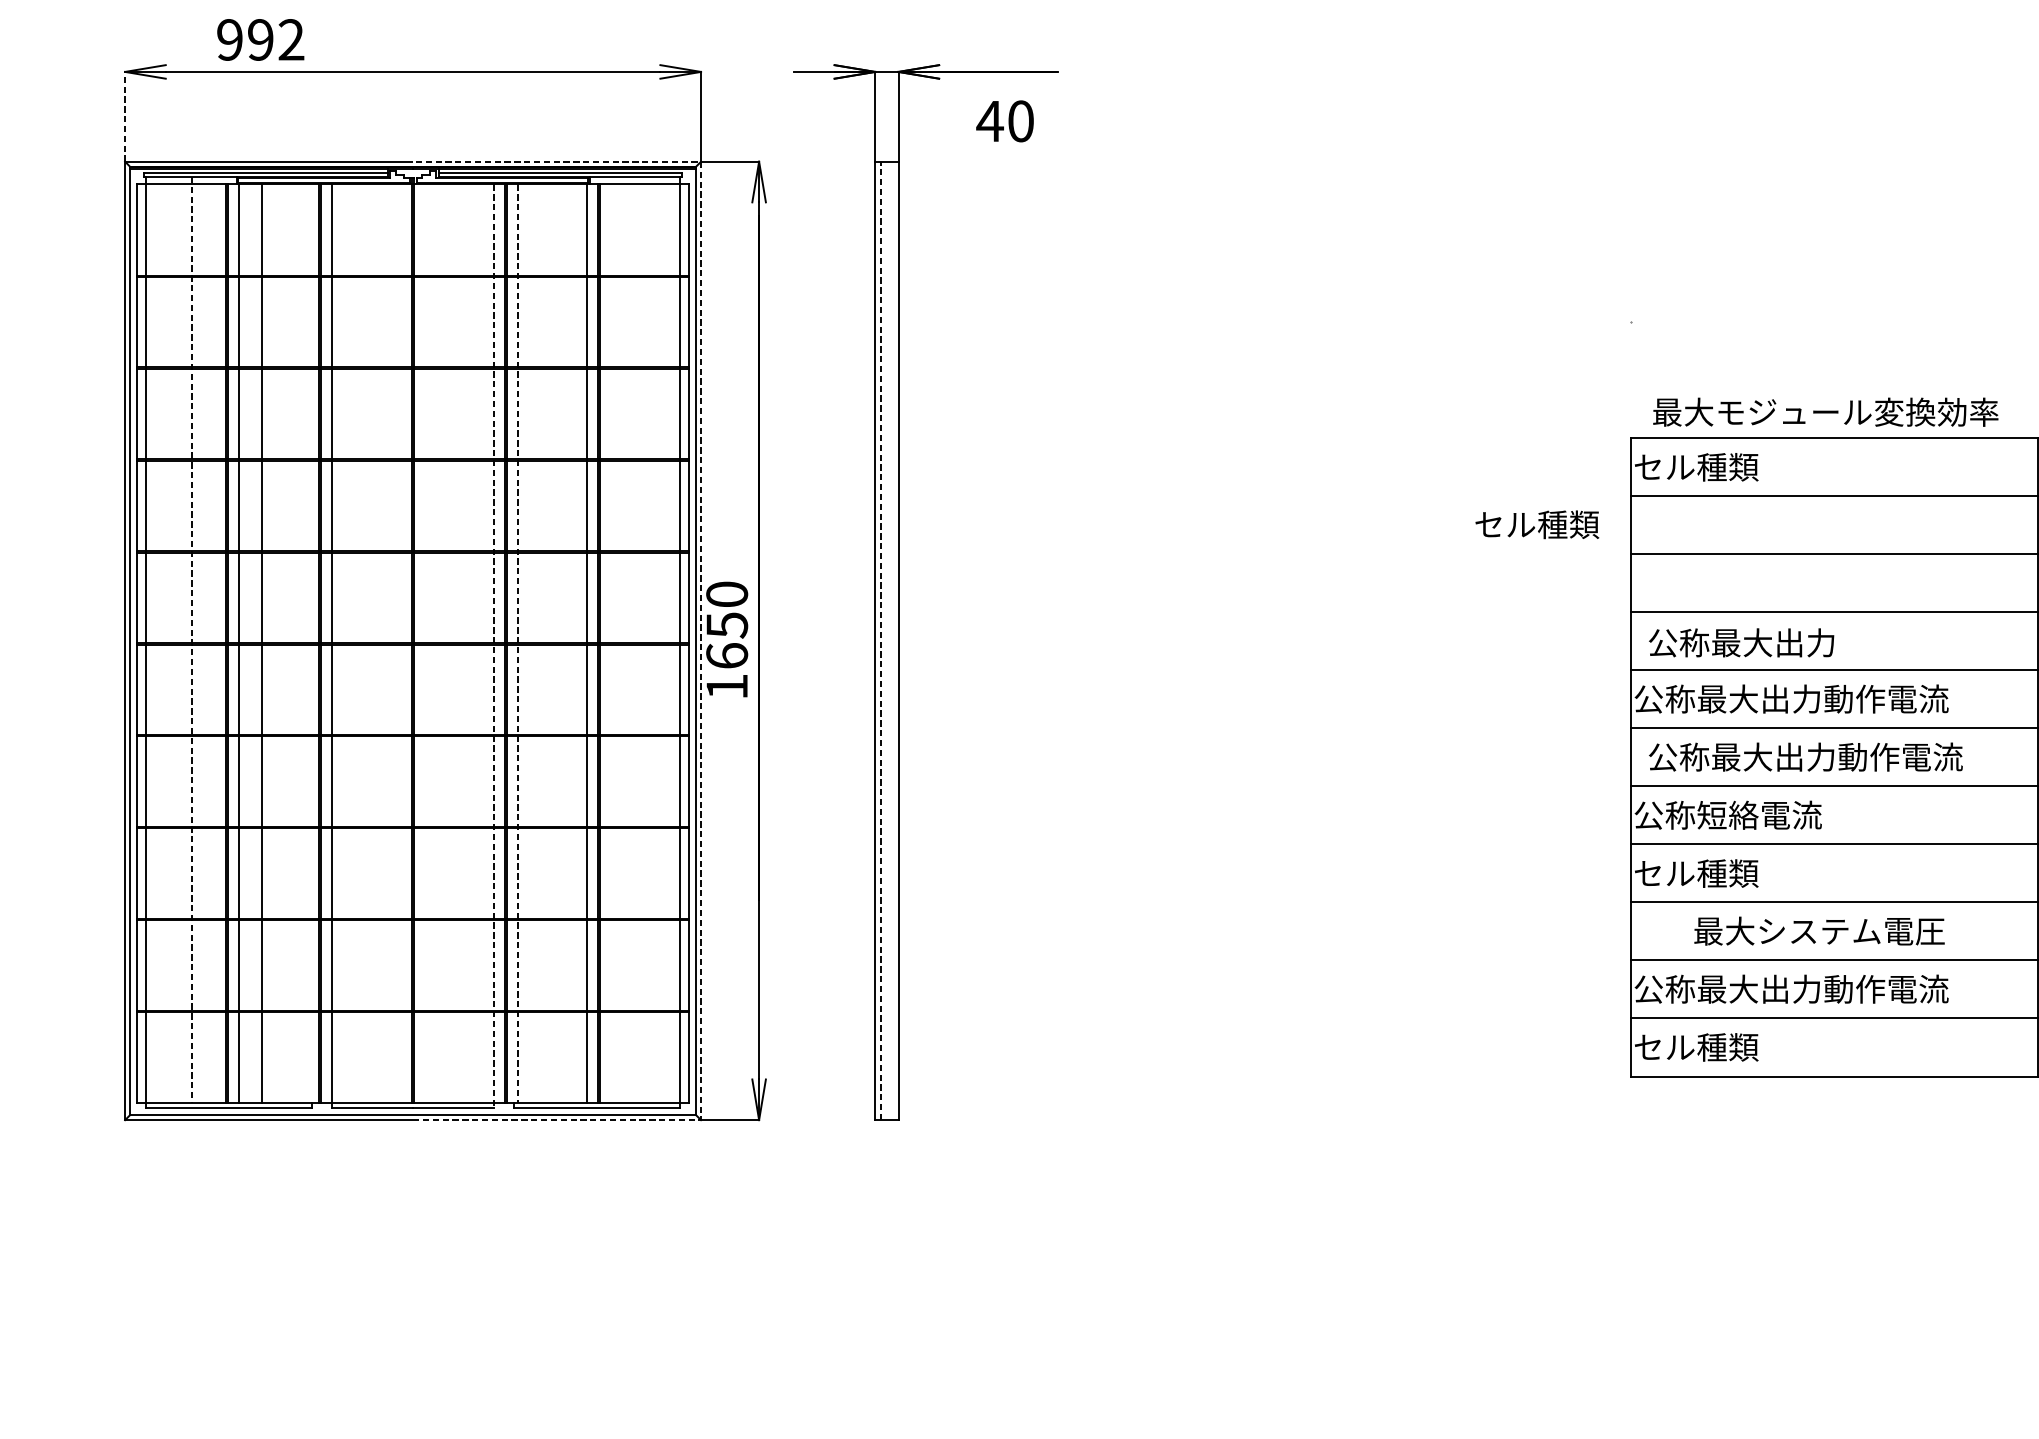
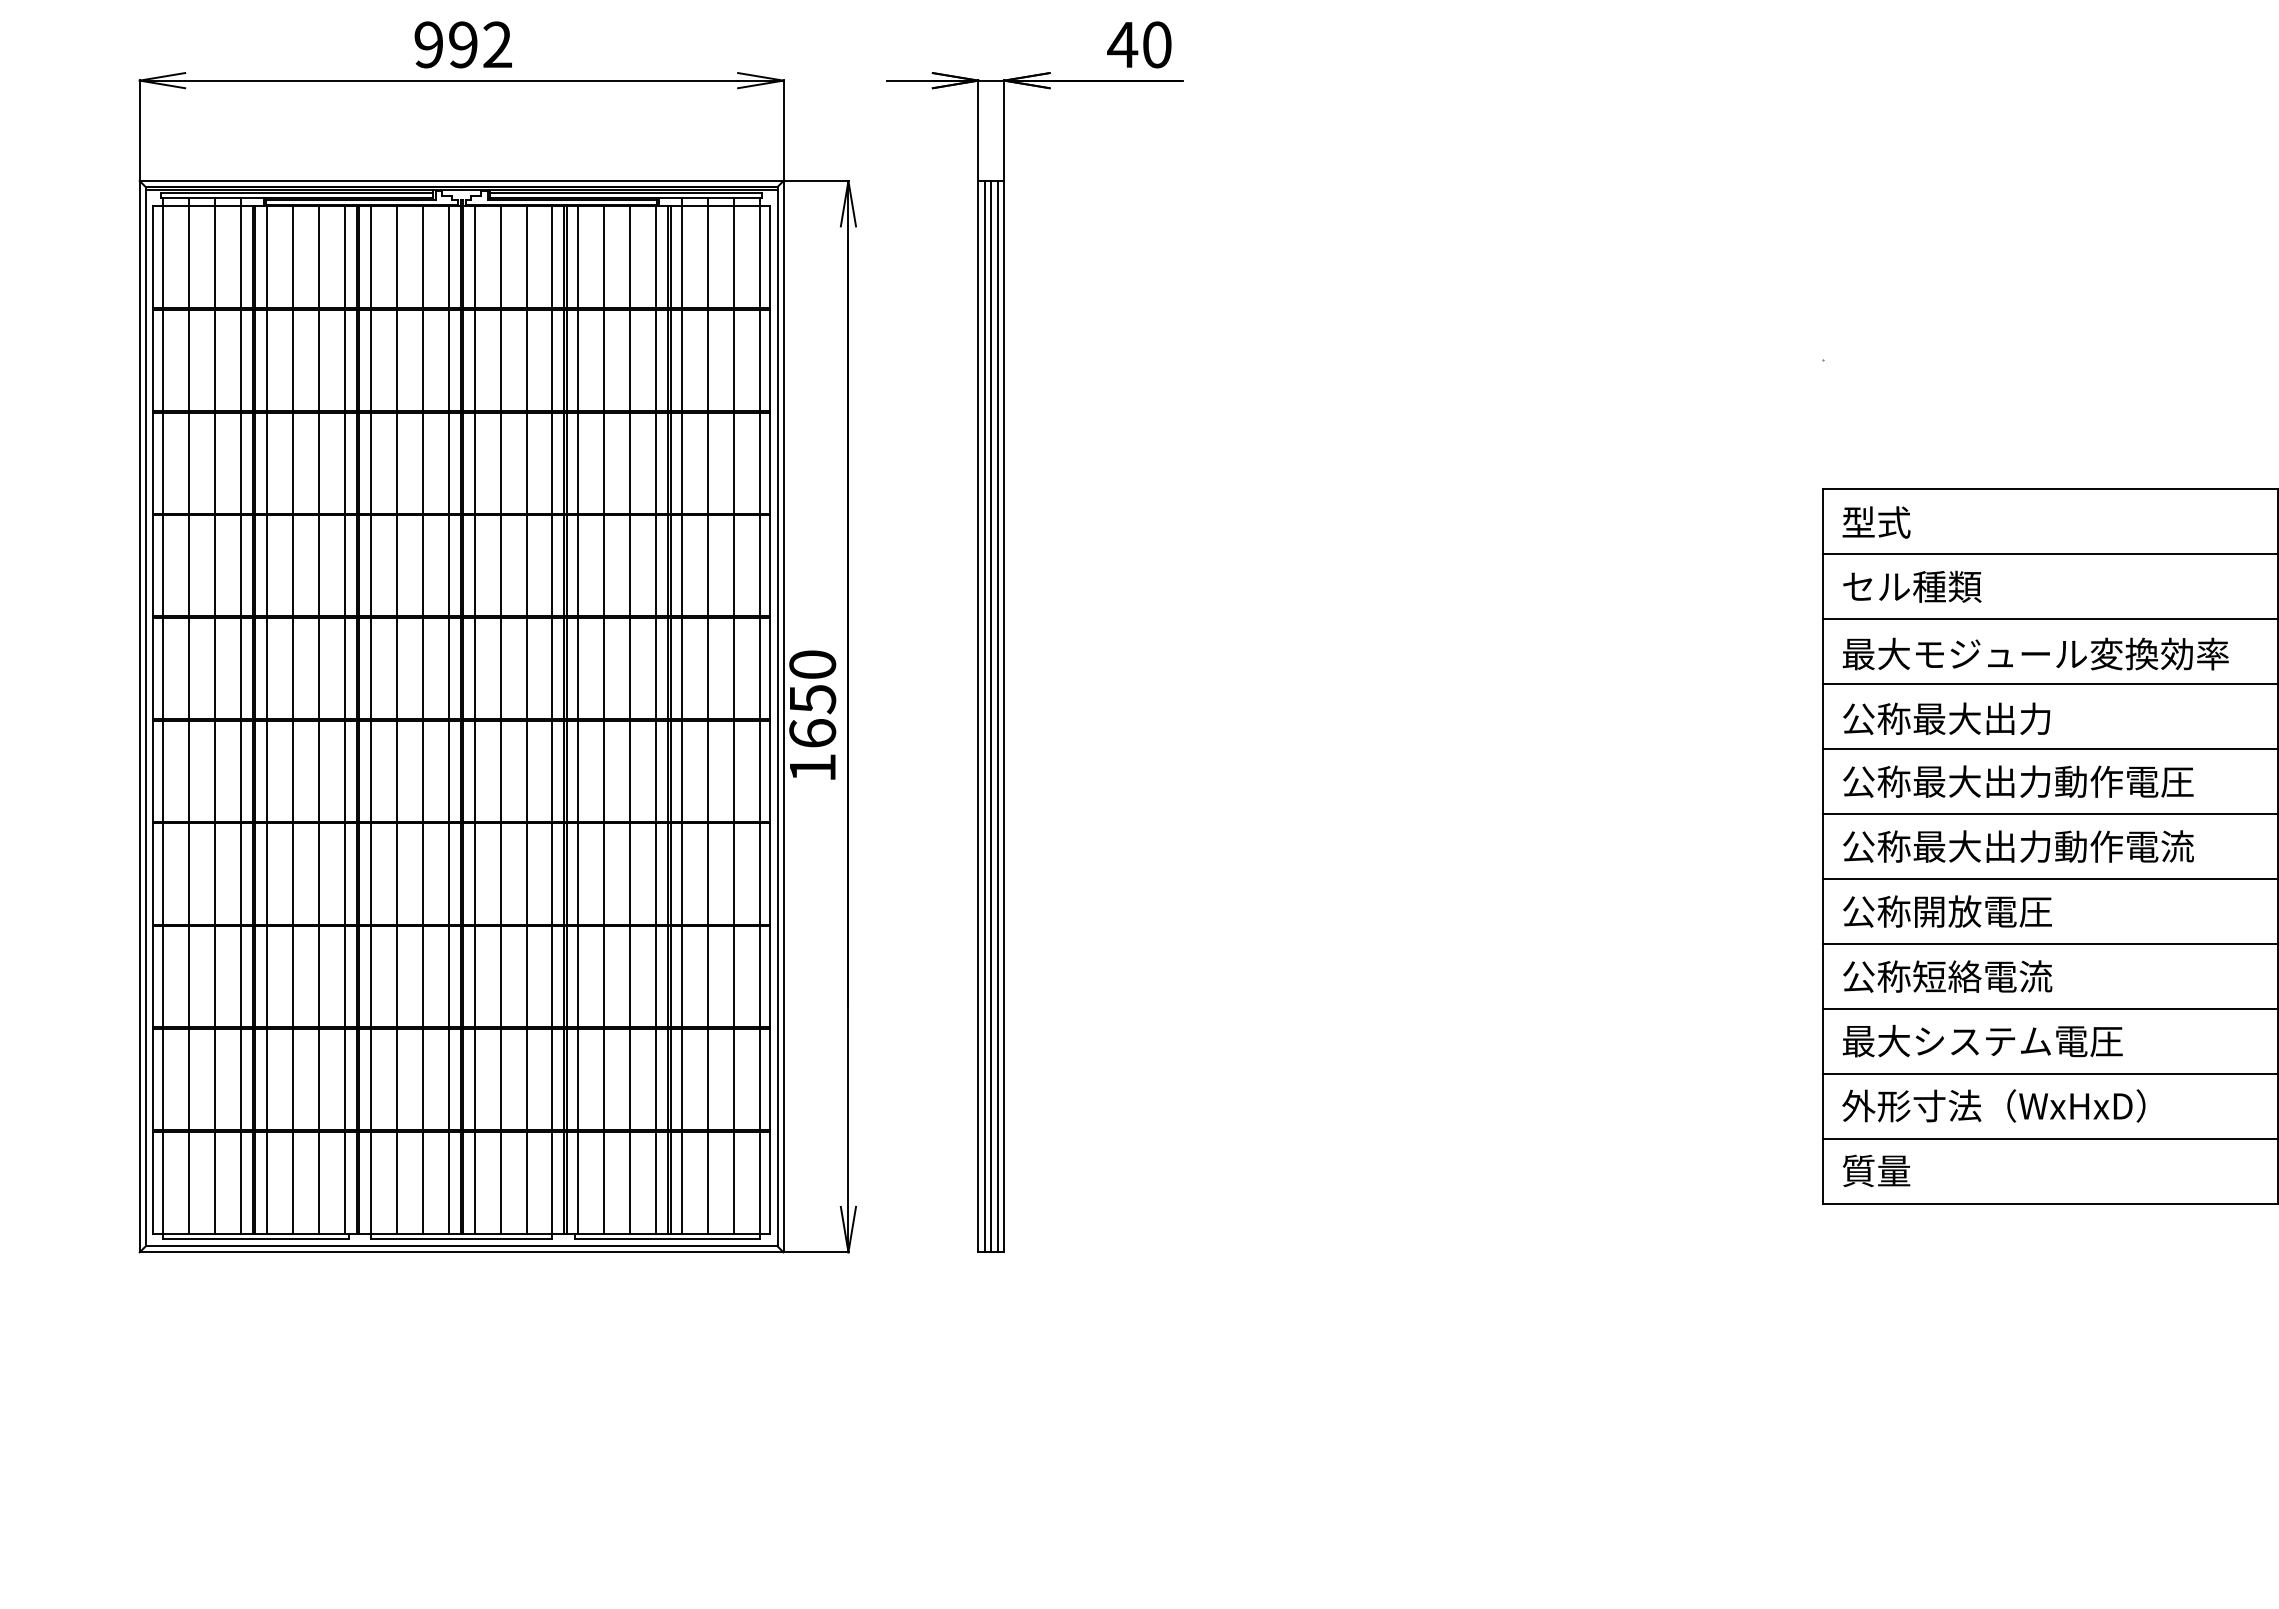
text: (259, 39) -> (462, 44), moved
line: (124, 116) -> (139, 130), dashed -> solid
text: (1005, 121) -> (1139, 44), moved
text: (1825, 411) -> (2035, 653), moved
text: (1696, 467) -> (1896, 522), セル種類 -> 型式
text: (1537, 524) -> (1912, 586), moved
line: (168, 639) -> (188, 715), added
line: (191, 639) -> (214, 715), dashed -> solid
line: (215, 639) -> (240, 715), added
line: (610, 639) -> (682, 715), added
line: (633, 639) -> (708, 715), added
line: (657, 639) -> (734, 715), added
line: (701, 640) -> (783, 716), dashed -> solid
line: (880, 640) -> (984, 716), dashed -> solid
line: (887, 640) -> (991, 716), added
line: (892, 640) -> (997, 716), added
line: (285, 643) -> (318, 719), added
line: (308, 643) -> (344, 719), added
line: (354, 643) -> (396, 719), added
line: (378, 643) -> (422, 719), added
line: (401, 643) -> (448, 719), added
line: (424, 643) -> (474, 719), added
line: (447, 643) -> (500, 719), added
line: (471, 643) -> (526, 719), added
line: (517, 643) -> (578, 719), dashed -> solid
line: (540, 643) -> (604, 719), added
line: (564, 643) -> (630, 719), added
line: (494, 647) -> (552, 723), dashed -> solid
text: (1798, 698) -> (2010, 781), 公称最大出力動作電流 -> 公称最大出力動作電圧
text: (1735, 815) -> (1939, 911), 公称短絡電流 -> 公称開放電圧
text: (1735, 873) -> (1939, 976), セル種類 -> 公称短絡電流
text: (1819, 930) -> (1982, 1040), moved
text: (1791, 988) -> (2002, 1105), 公称最大出力動作電流 -> 外形寸法（WxHxD）
text: (1696, 1046) -> (1896, 1170), セル種類 -> 質量

